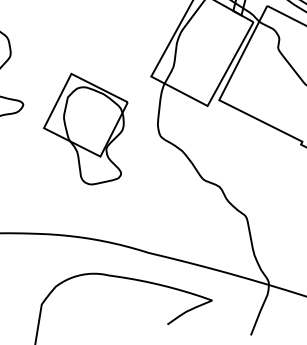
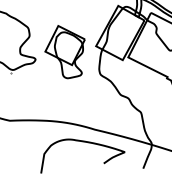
part: (84, 129) -> (64, 52), moved

